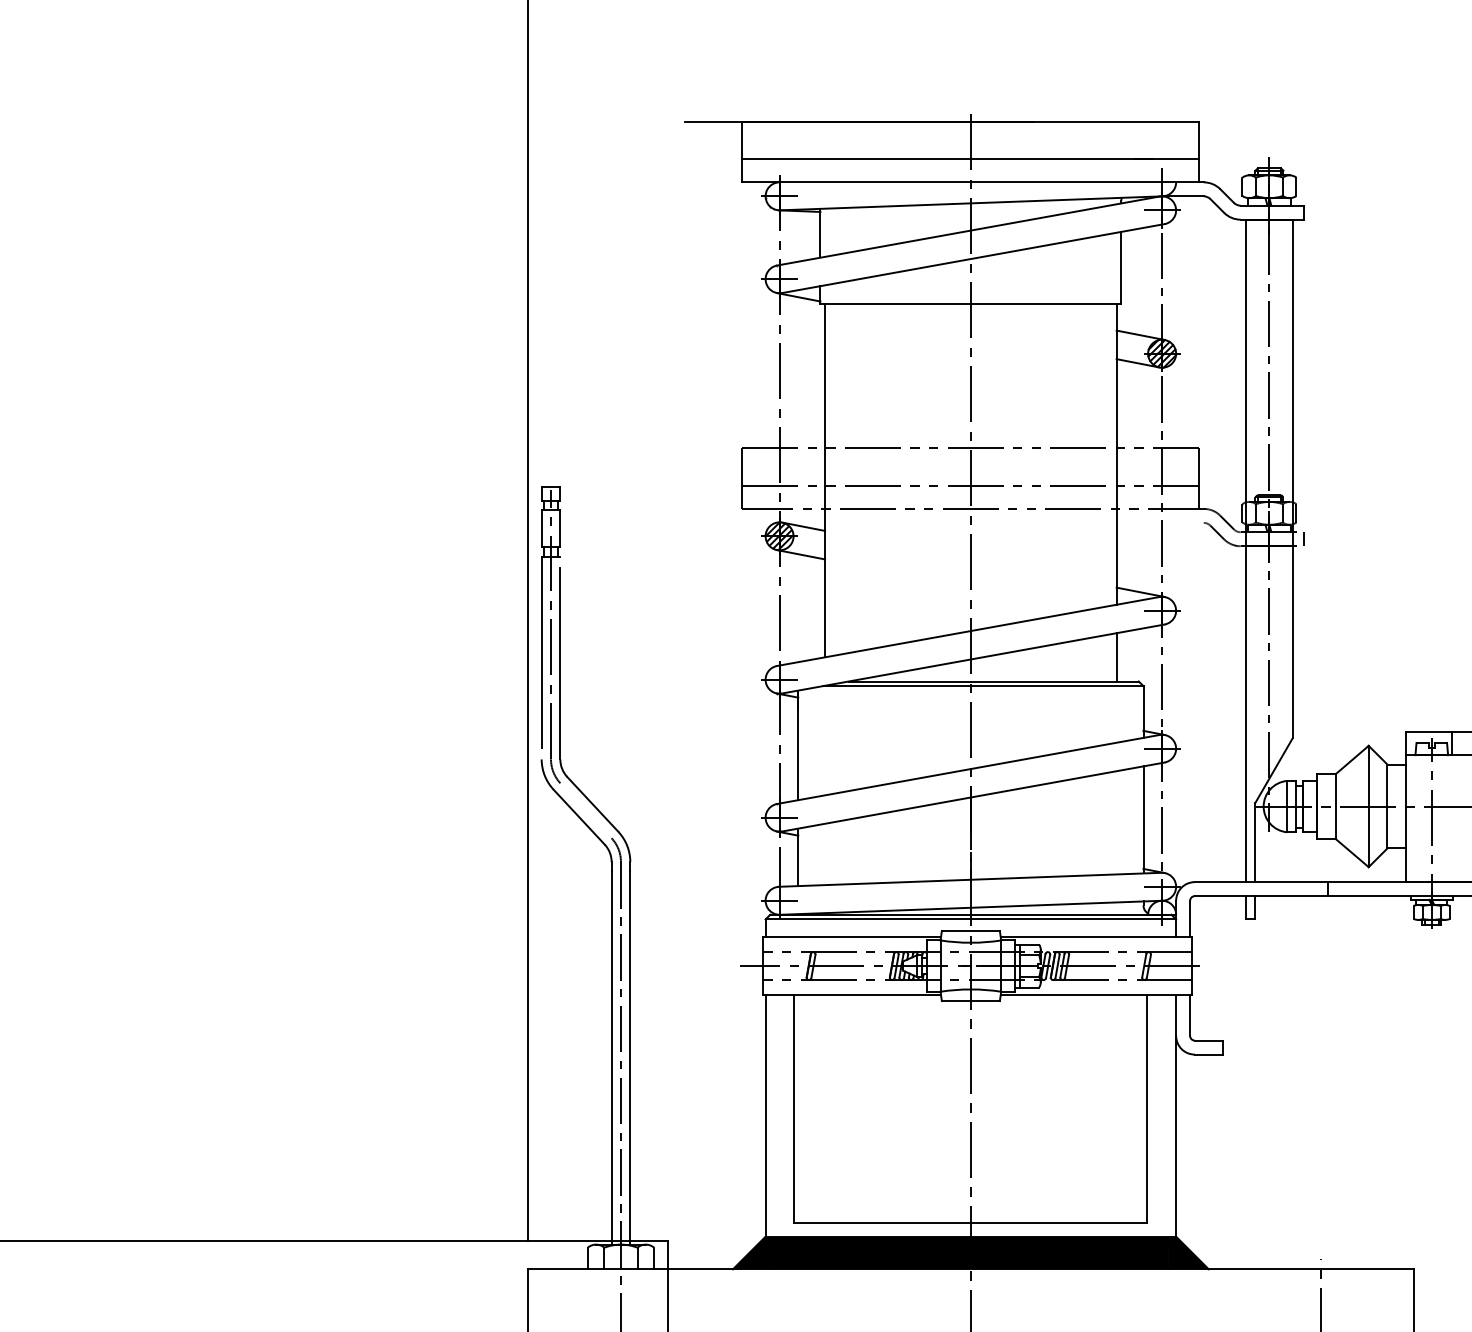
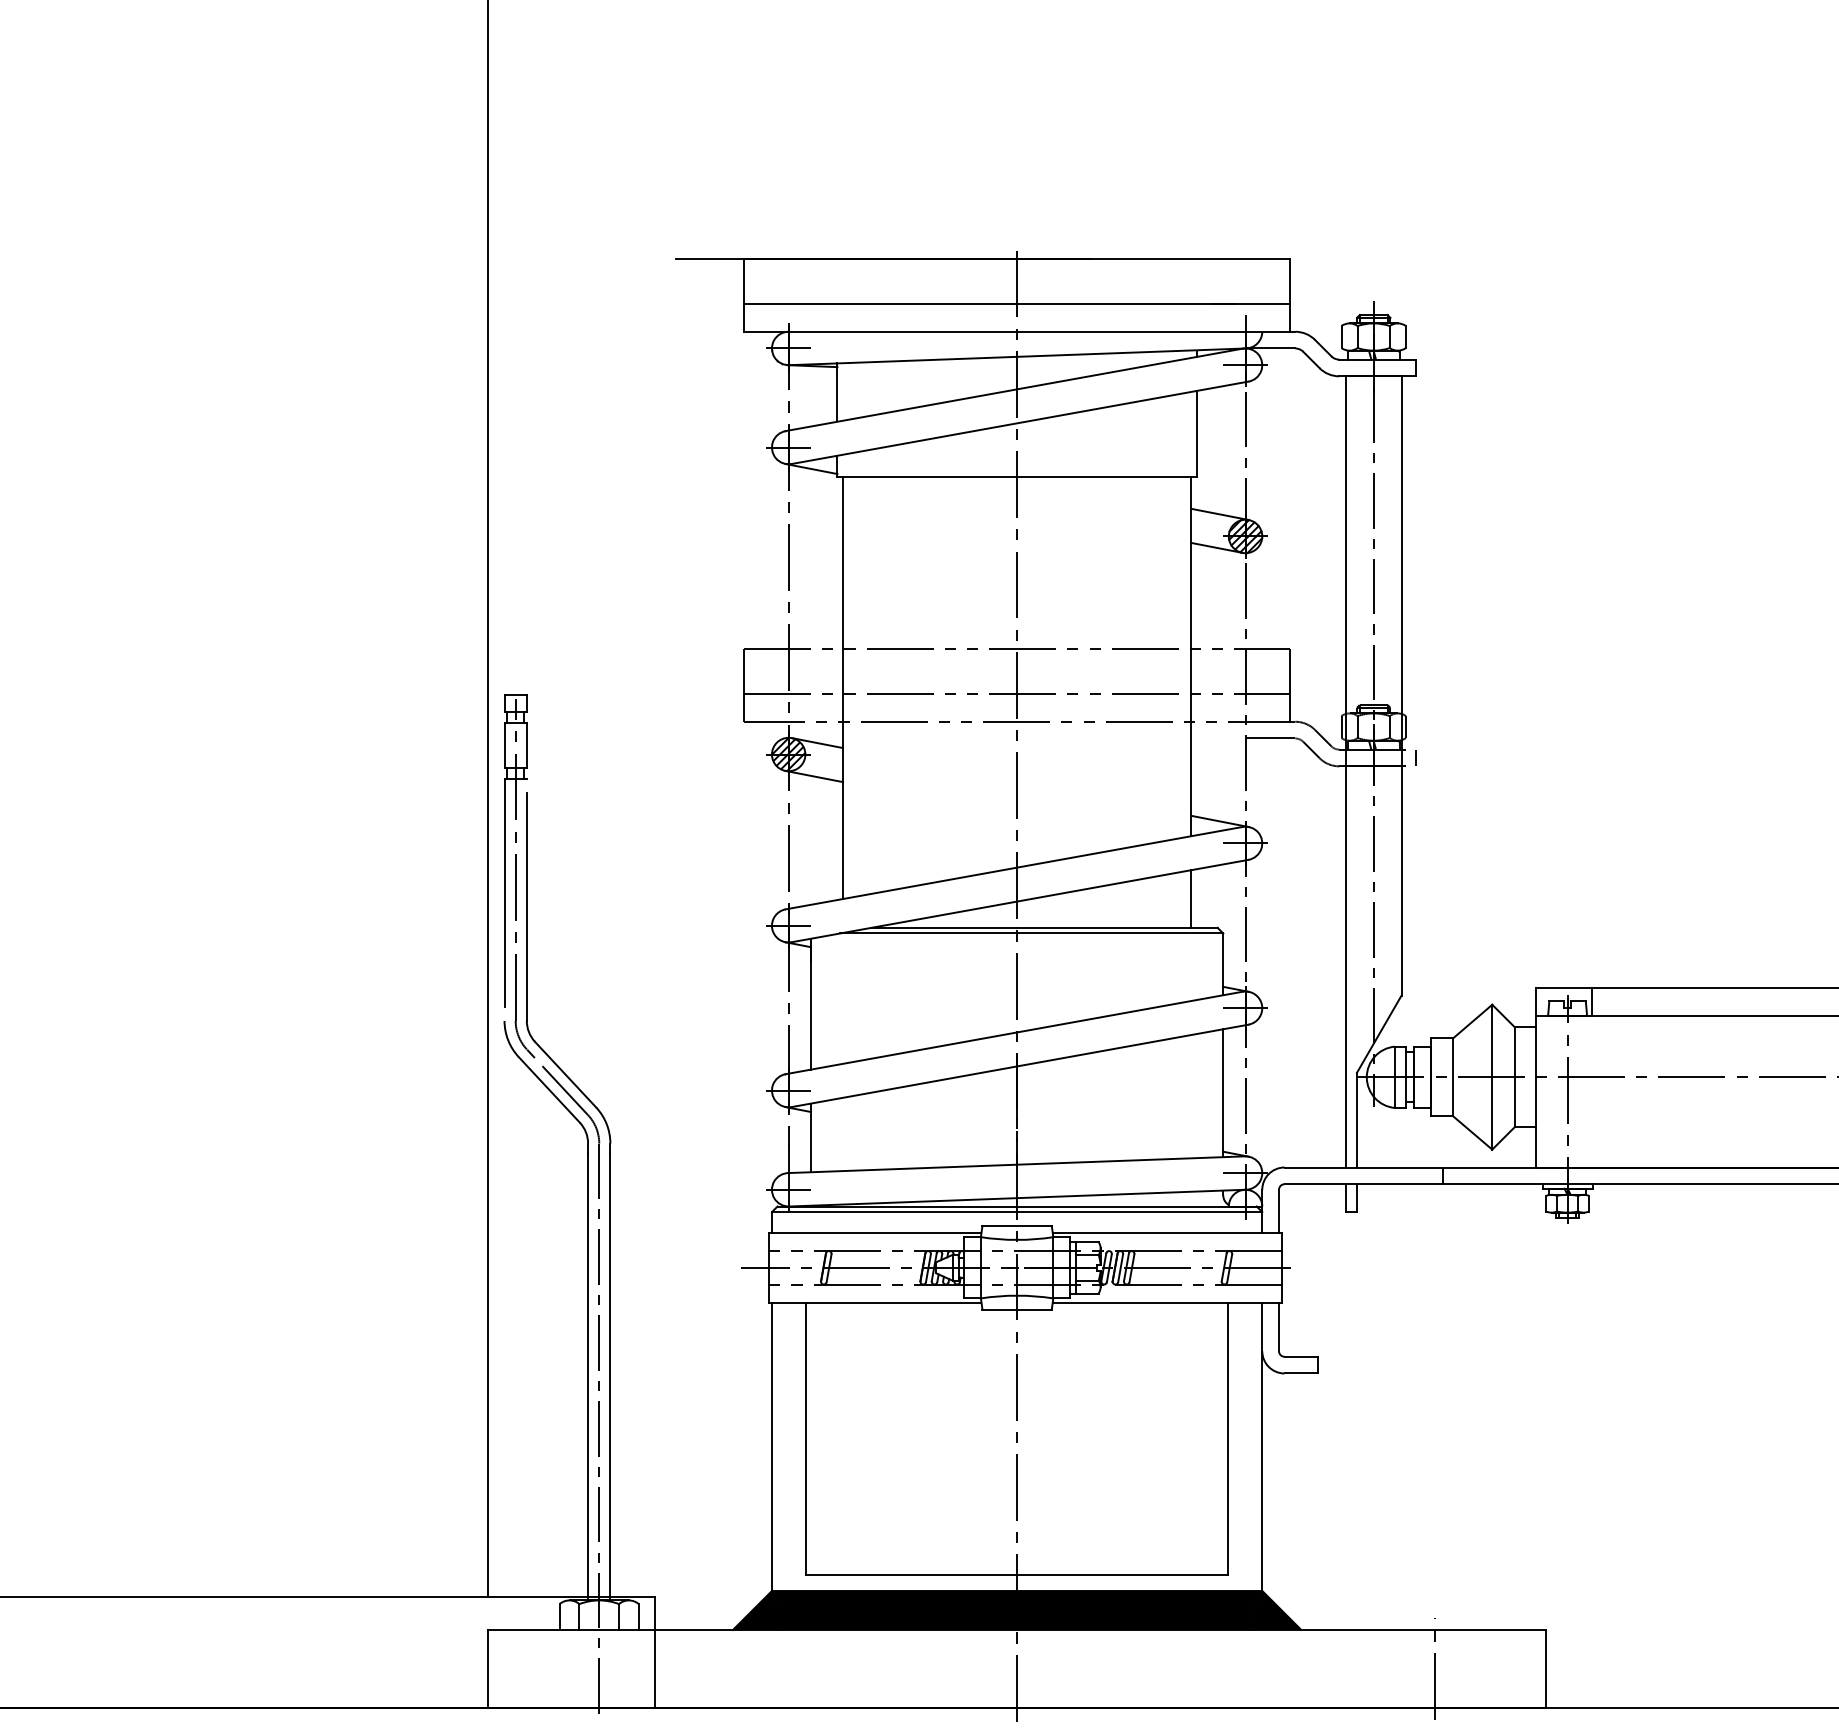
line: (1183, 522) -> (1270, 738), added
line: (586, 810) -> (557, 1082), added

